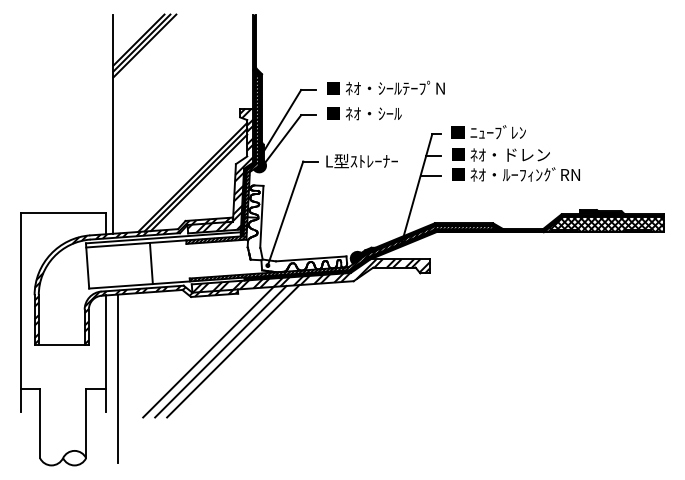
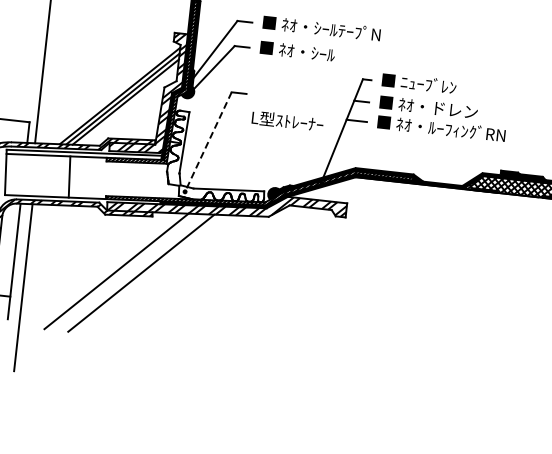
text: (361, 160) -> (287, 120), moved
line: (285, 213) -> (208, 142), solid -> dashed
line: (220, 351) -> (128, 272), removed

